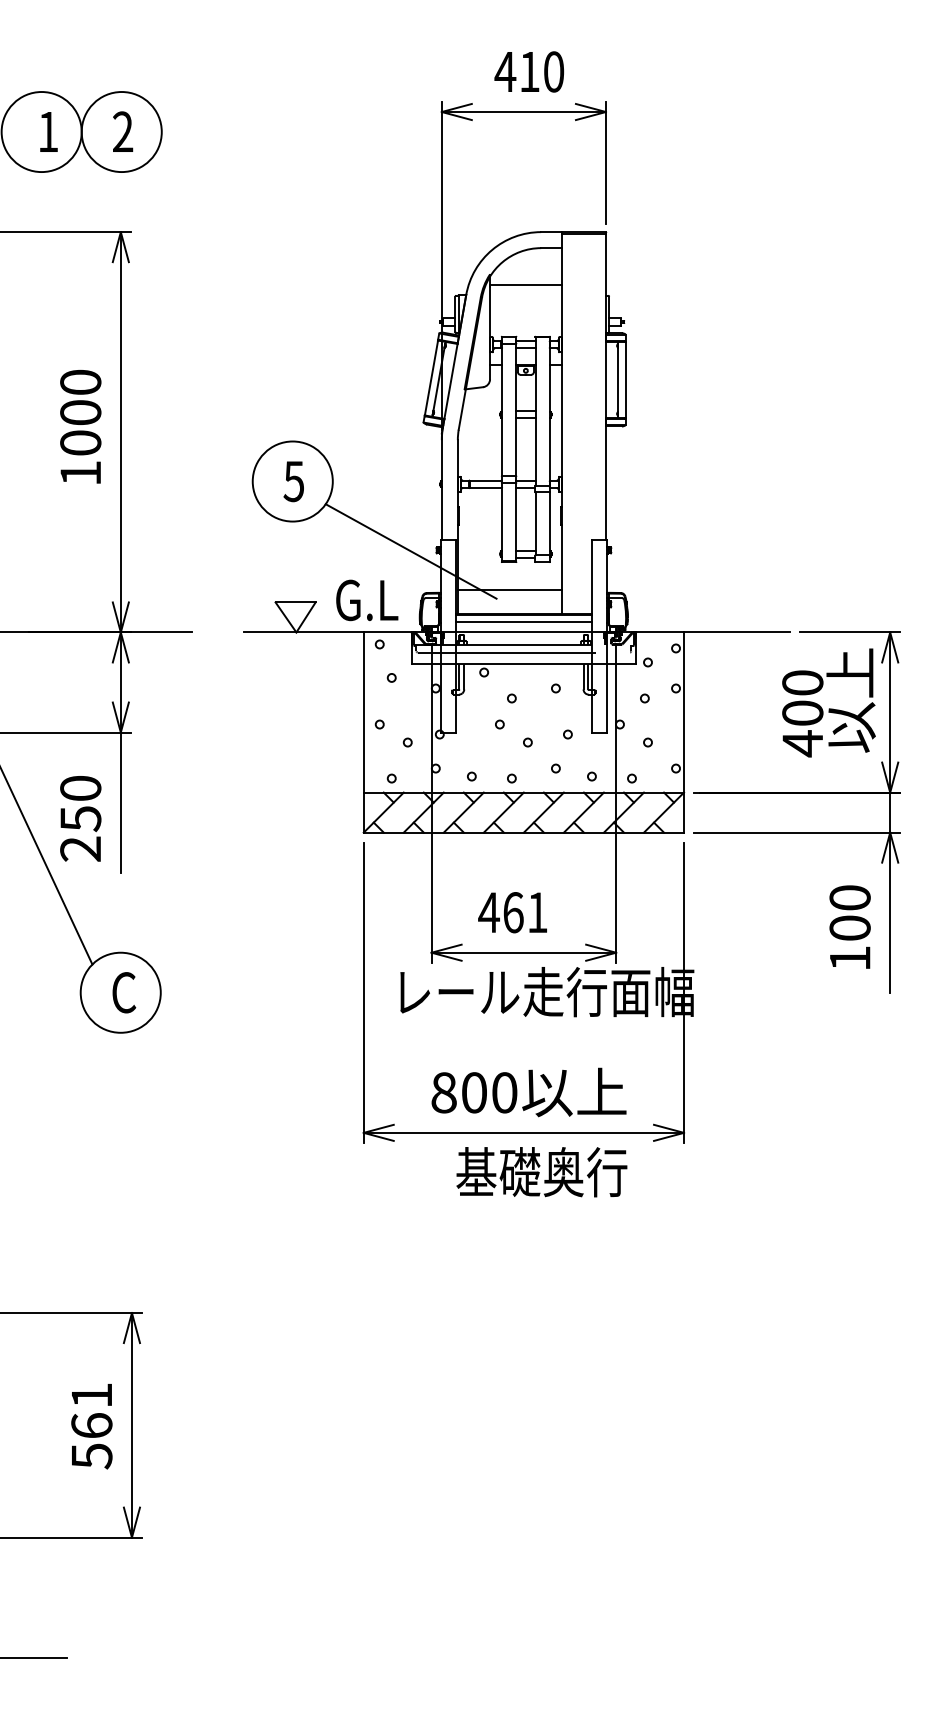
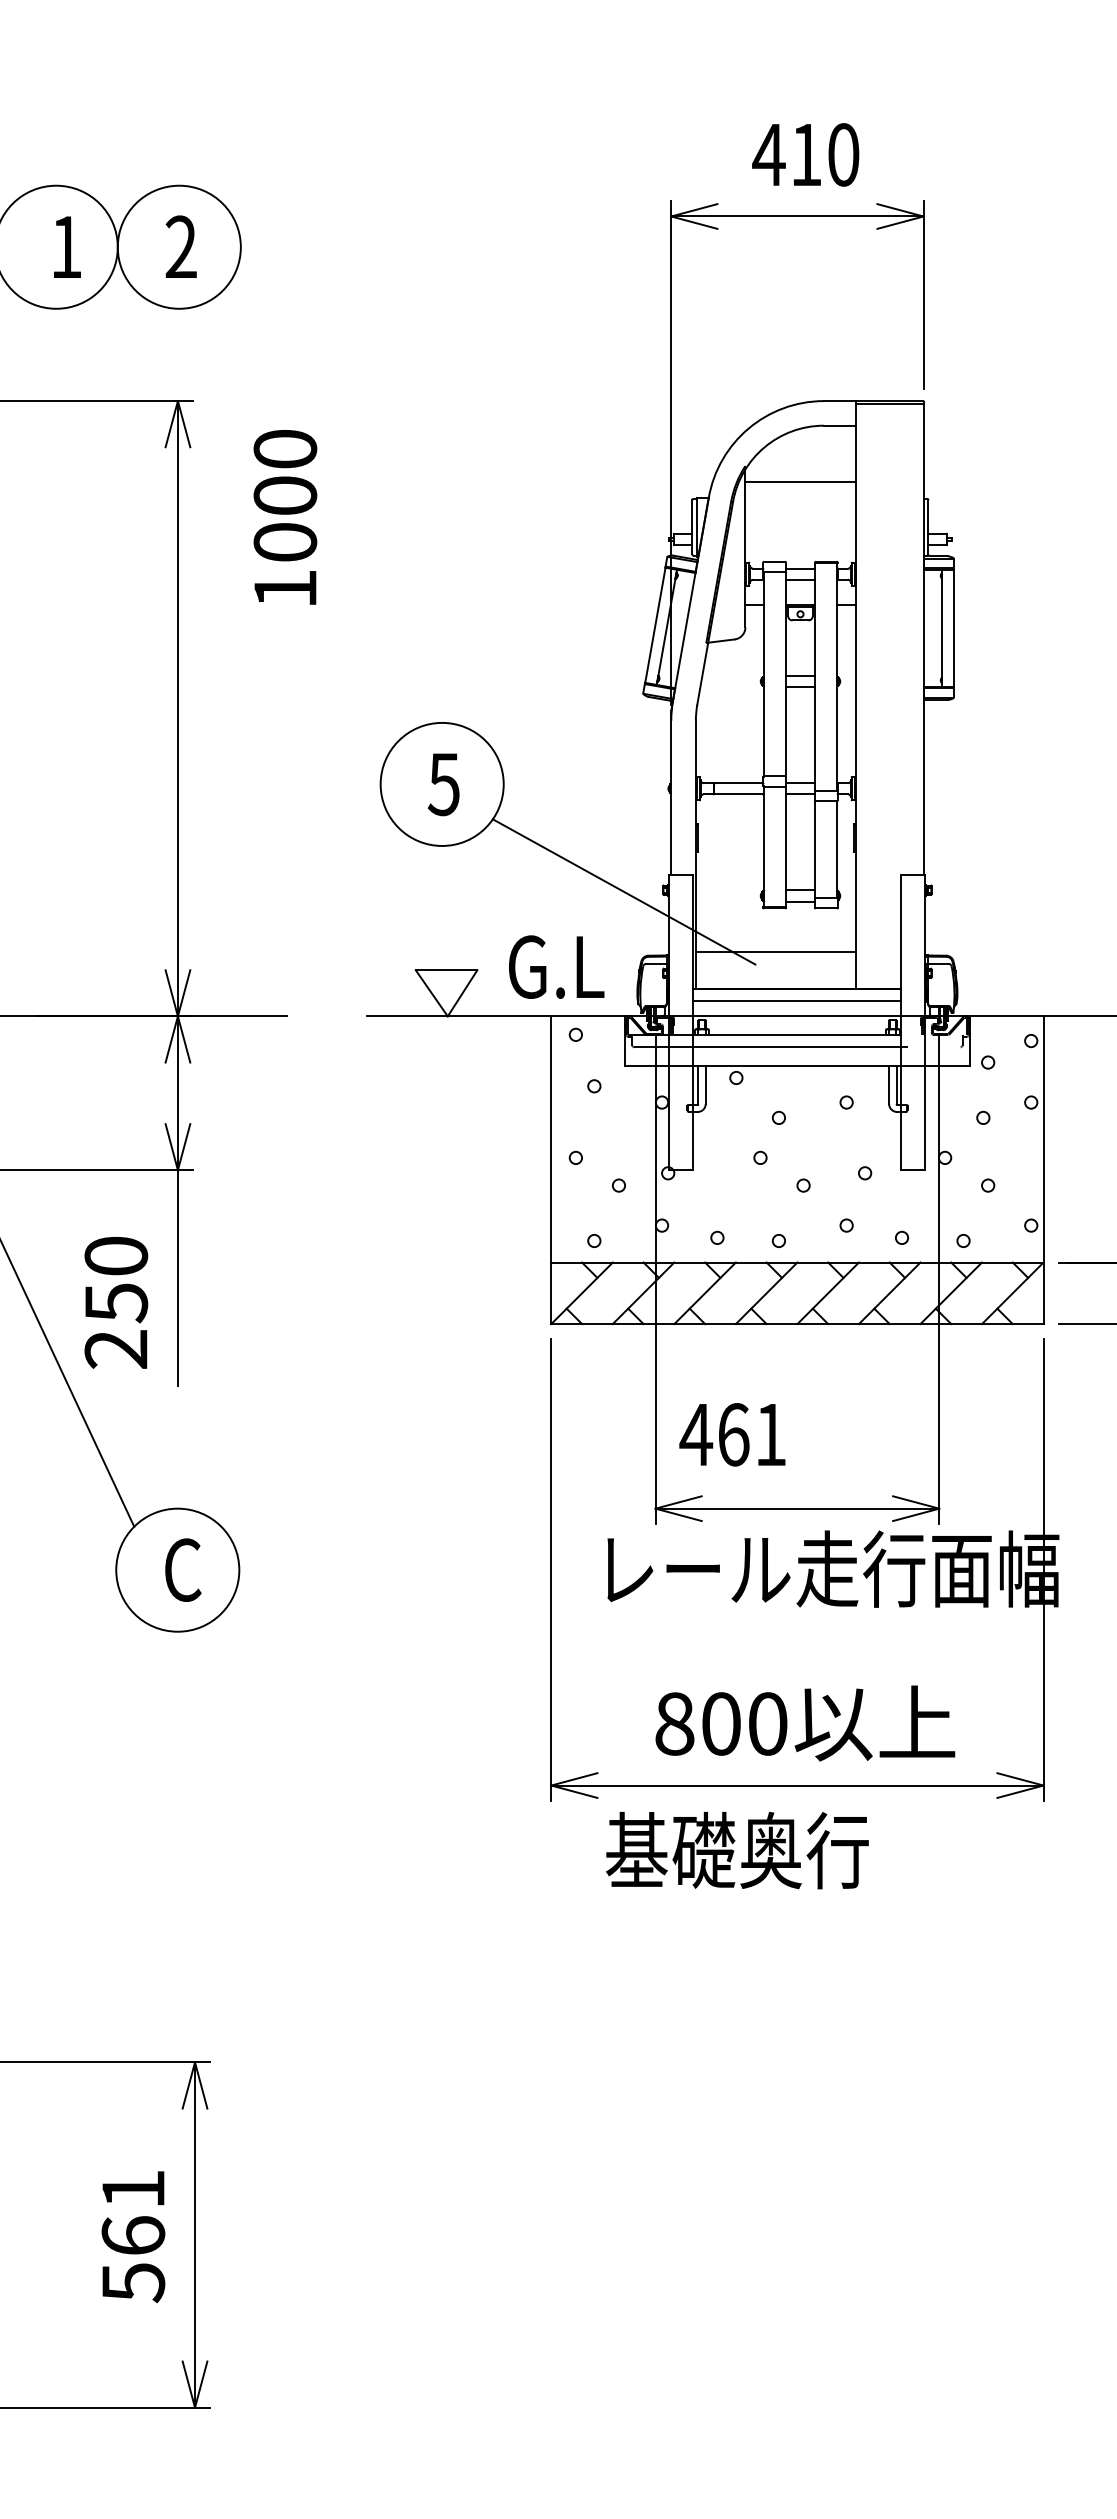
text: (80, 426) -> (284, 516), moved
text: (512, 912) -> (732, 1434), moved
text: (541, 1172) -> (736, 1851), moved

